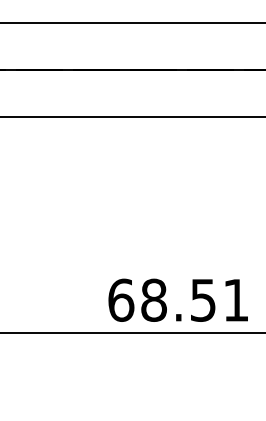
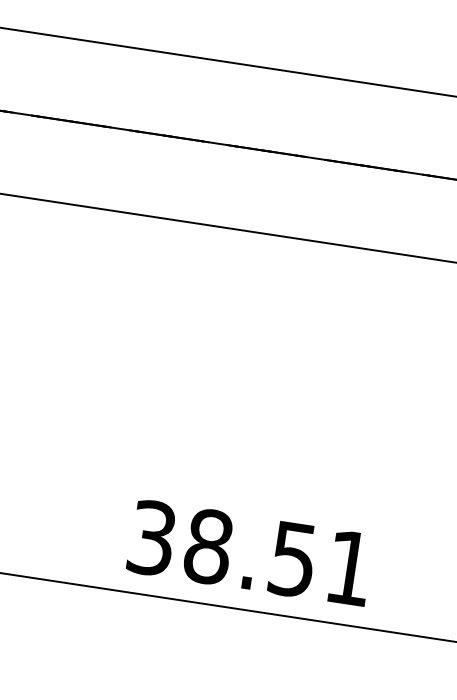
text: (121, 299) -> (152, 536), 68.51 -> 38.51

